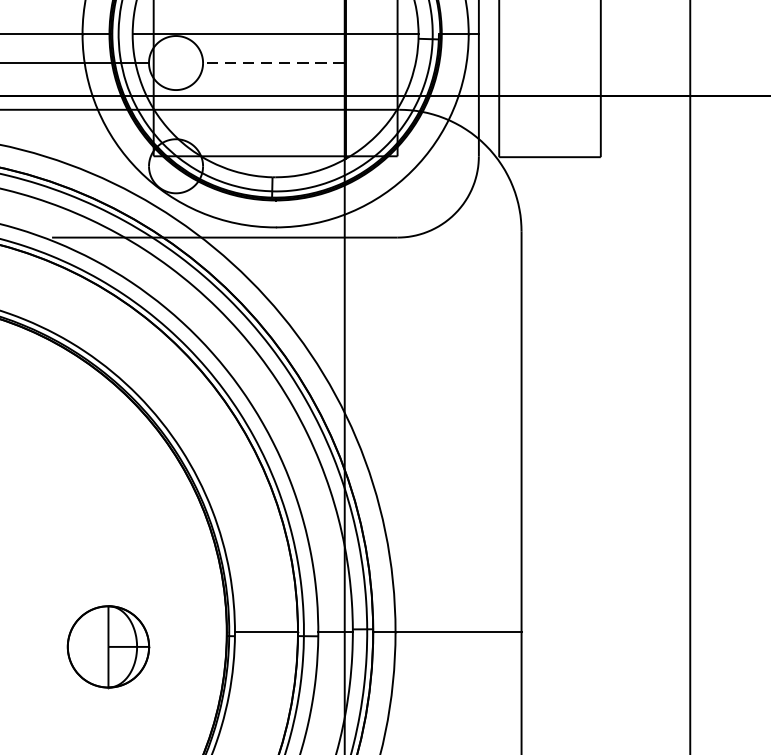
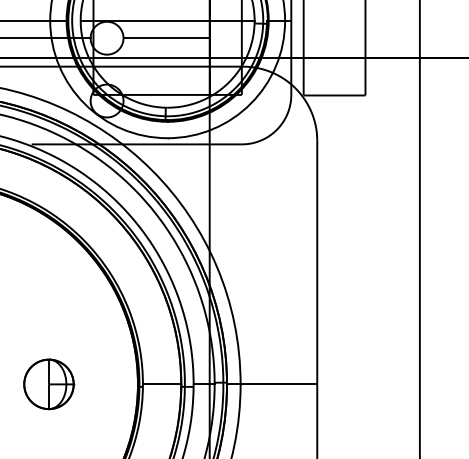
line: (273, 63) -> (166, 38), dashed -> solid
part: (109, 647) -> (49, 384), moved

